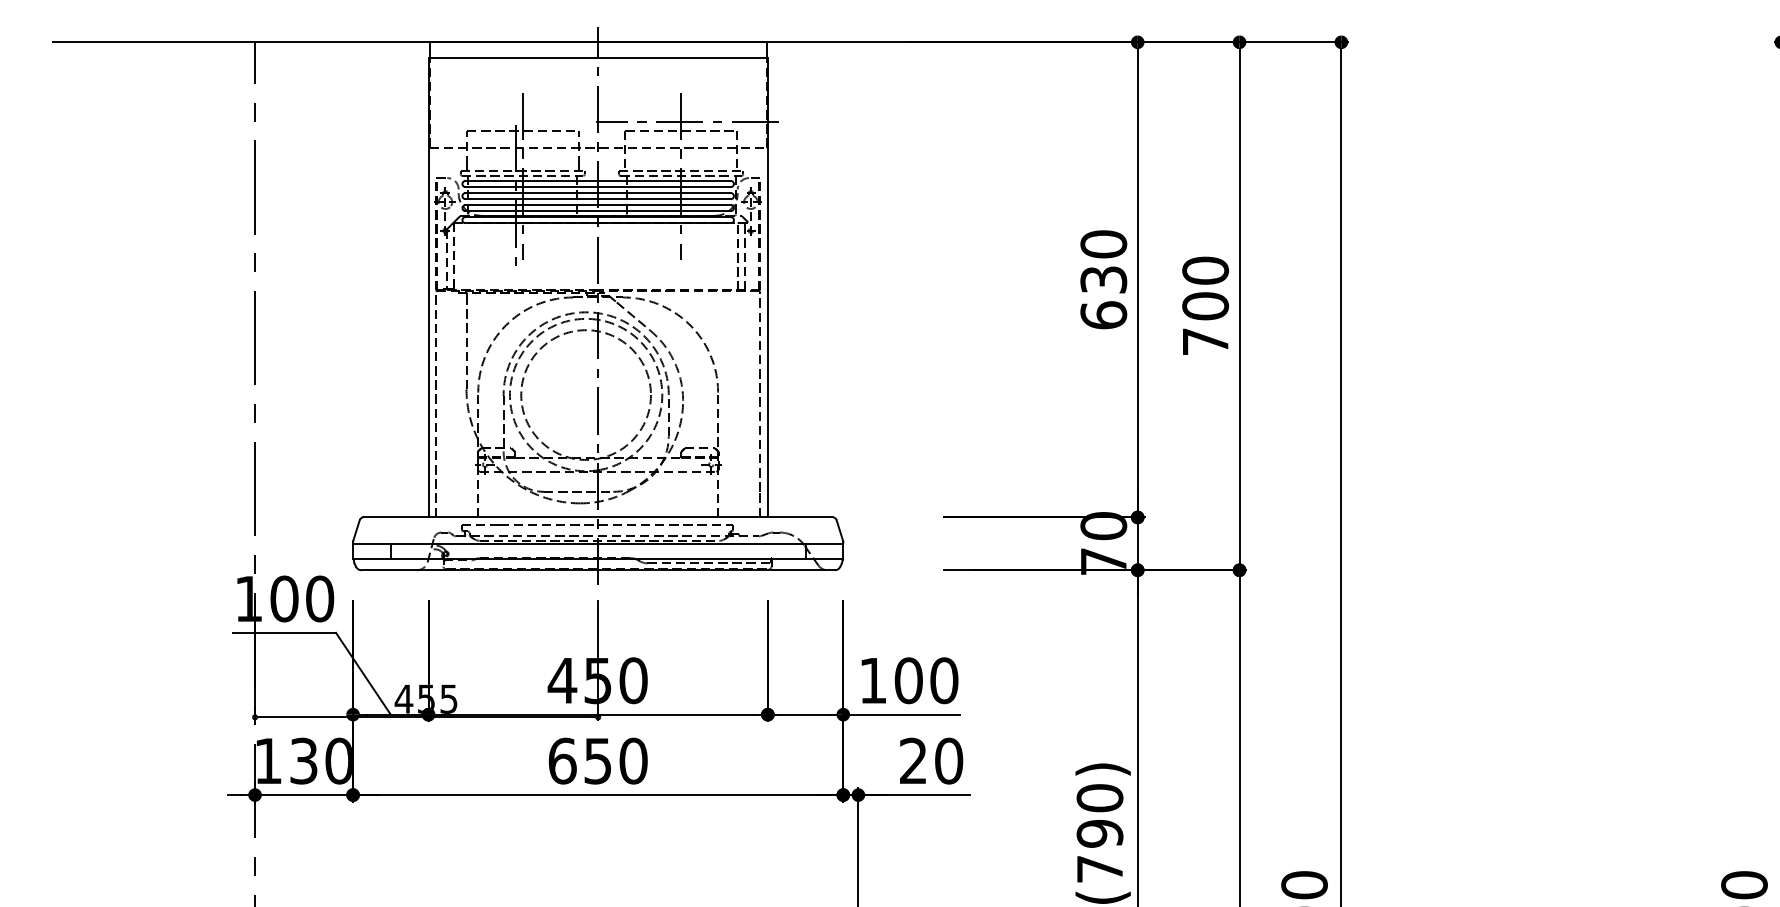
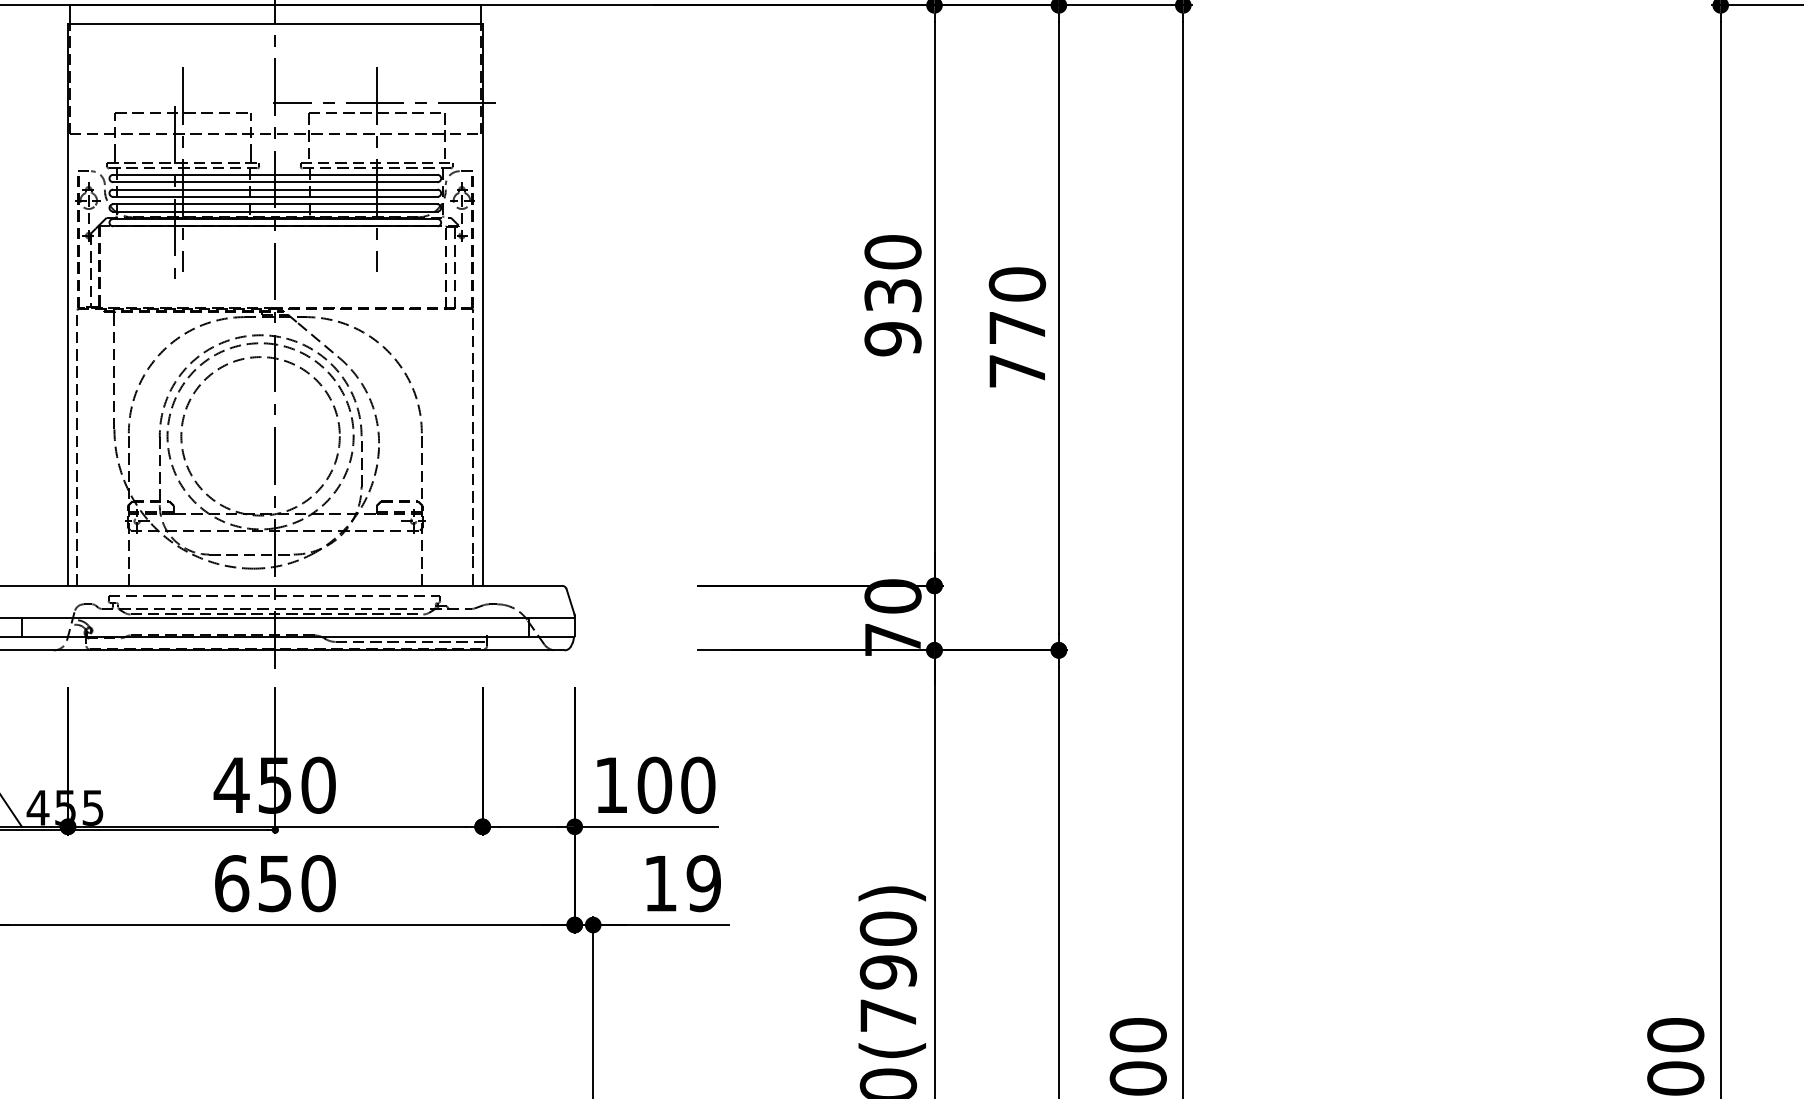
text: (1205, 306) -> (1017, 328), 700 -> 770
text: (1103, 315) -> (892, 339), 630 -> 930
text: (931, 760) -> (682, 882), 20 -> 19

